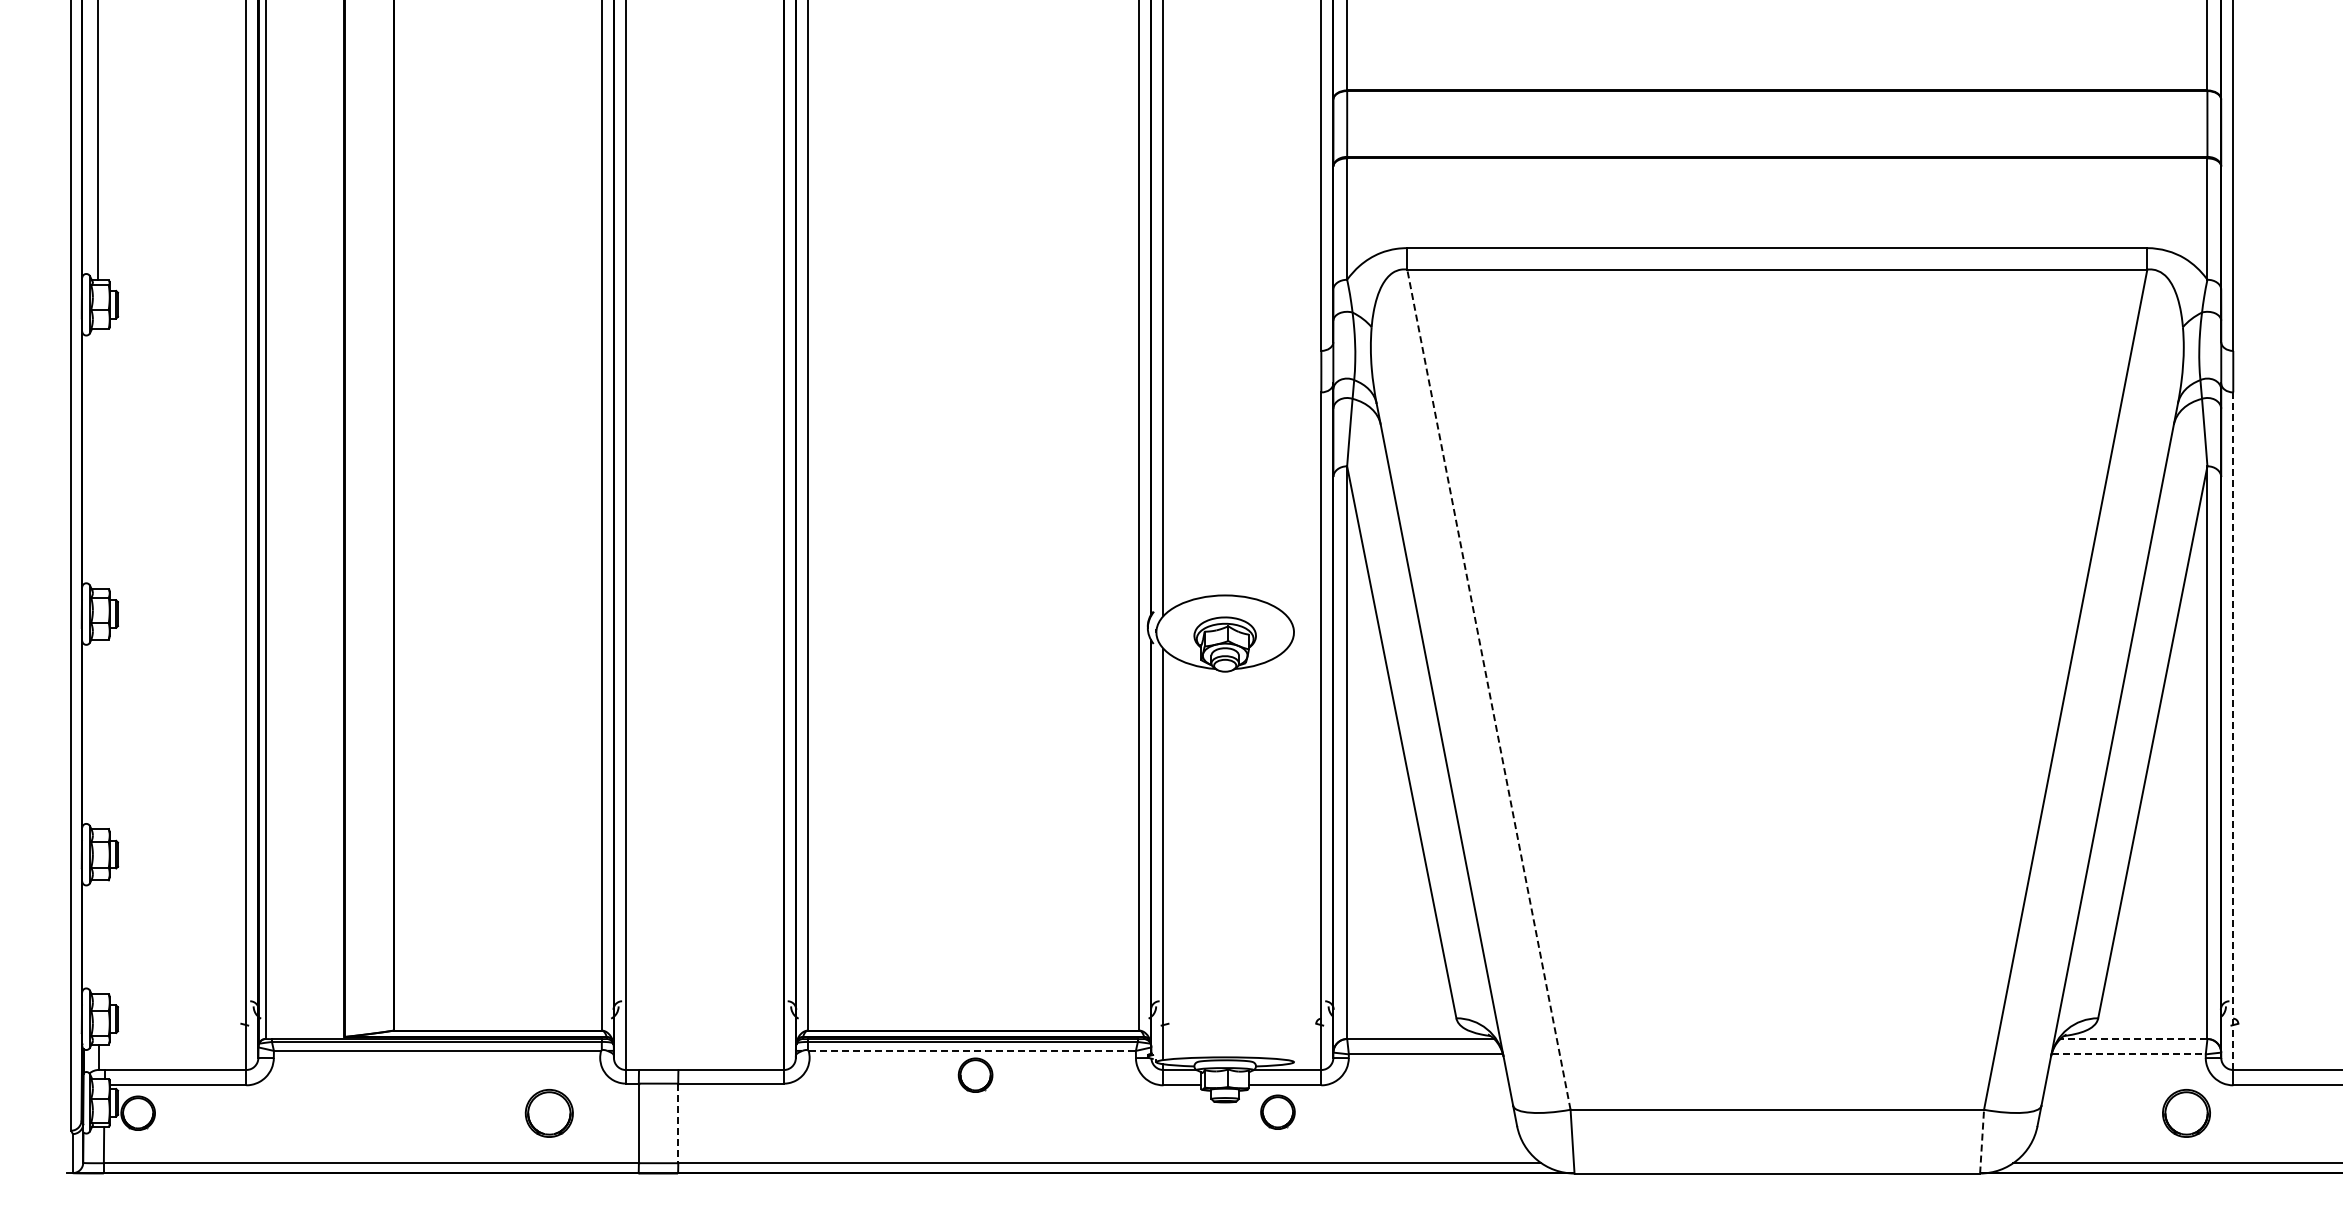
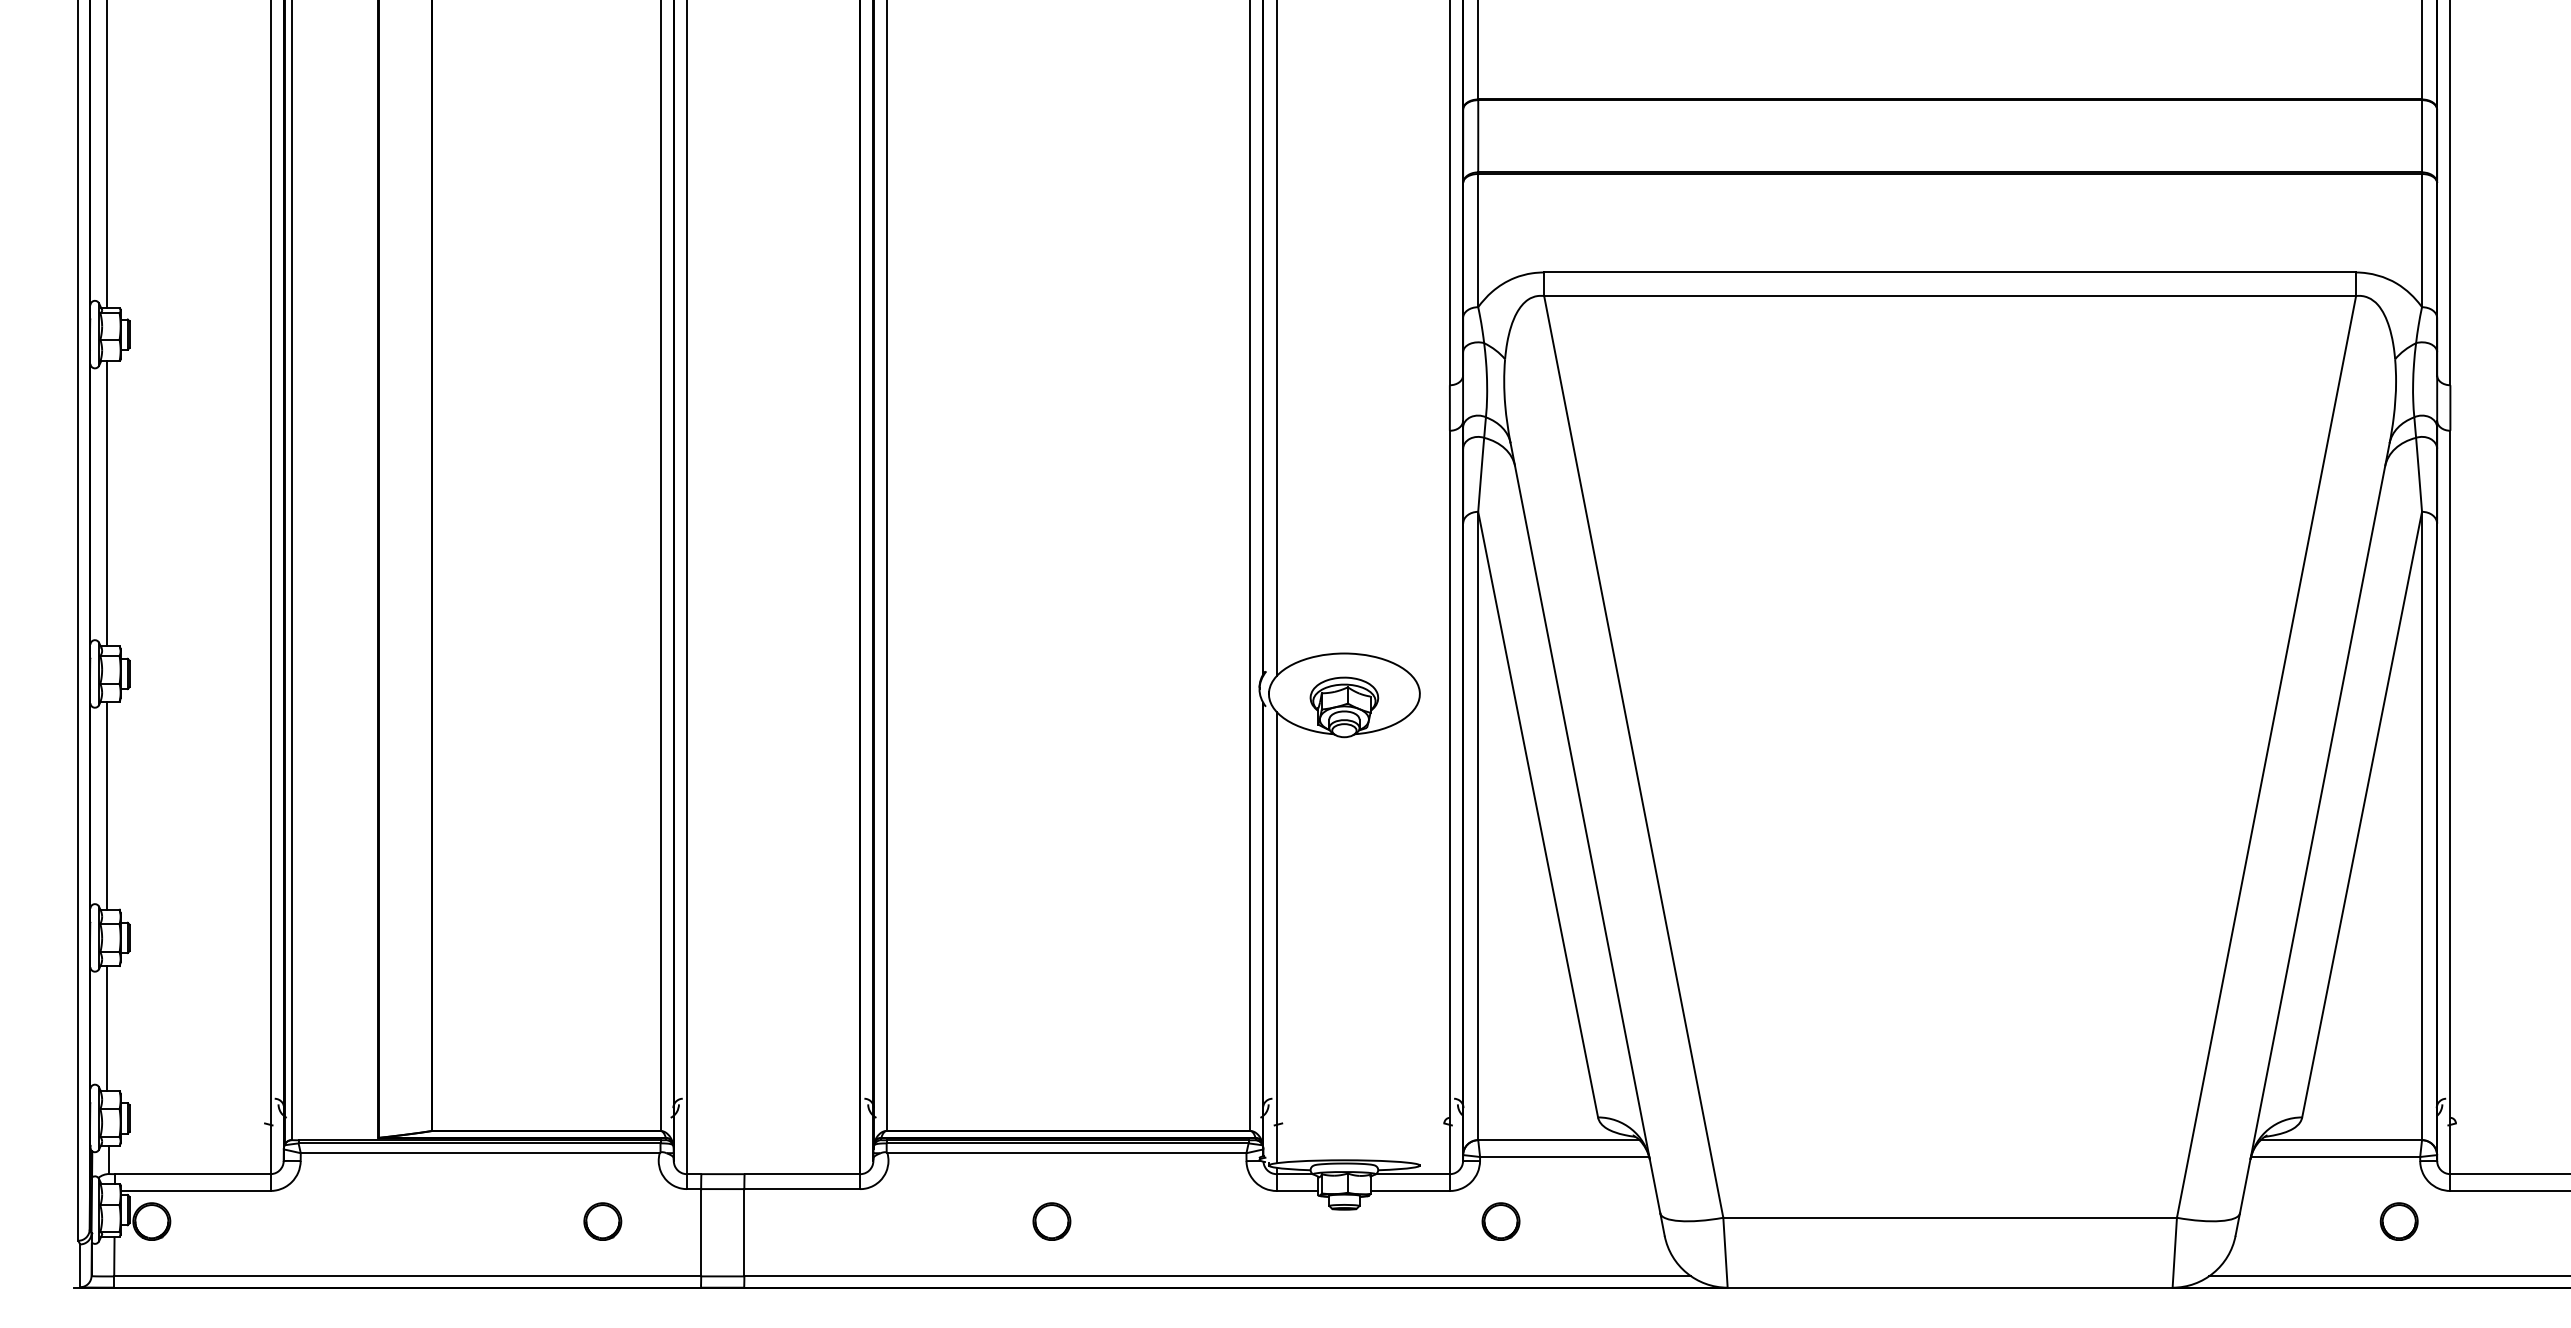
line: (97, 458) -> (107, 503), added
line: (1488, 689) -> (1633, 756), dashed -> solid
line: (2233, 731) -> (2450, 802), dashed -> solid
line: (97, 733) -> (107, 804), added
line: (97, 936) -> (107, 1027), added
line: (2133, 1039) -> (2340, 1140), dashed -> solid
line: (972, 1050) -> (1067, 1152), dashed -> solid
line: (2129, 1054) -> (2336, 1157), dashed -> solid
part: (975, 1074) -> (1051, 1220), moved
part: (1277, 1111) -> (1500, 1220), moved
part: (548, 1112) -> (602, 1220), size x0.71
part: (2186, 1112) -> (2399, 1220), size x0.71
line: (678, 1123) -> (744, 1232), dashed -> solid
line: (1982, 1141) -> (2175, 1252), dashed -> solid

